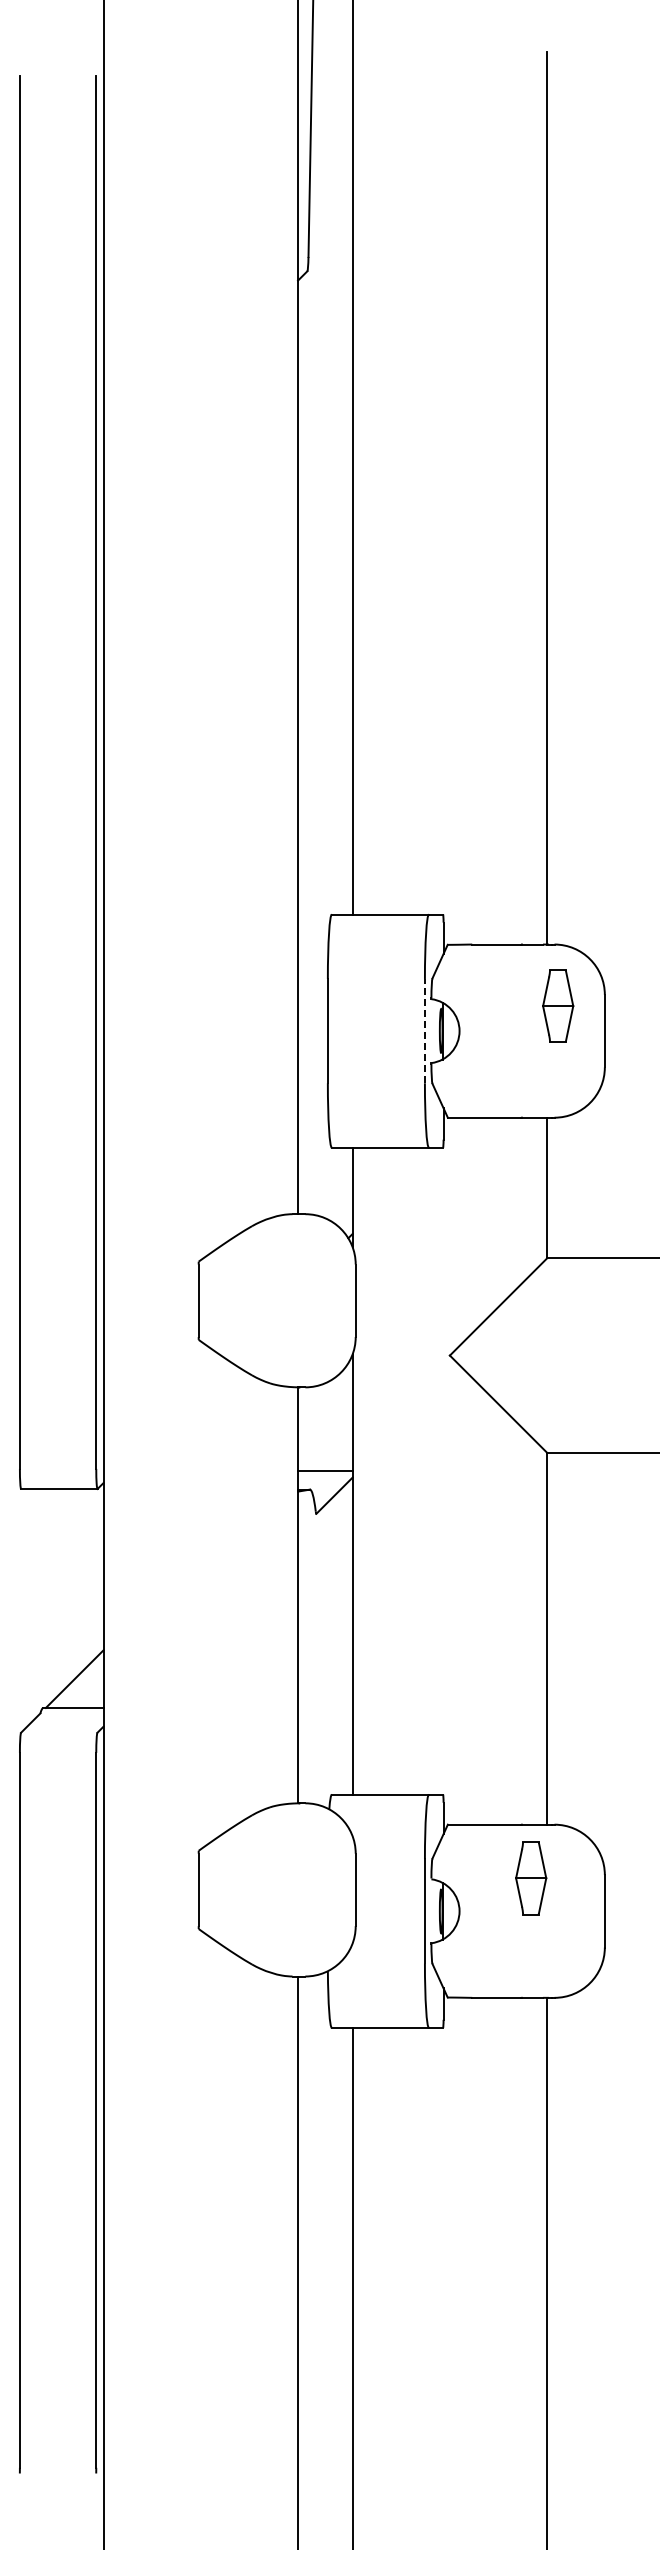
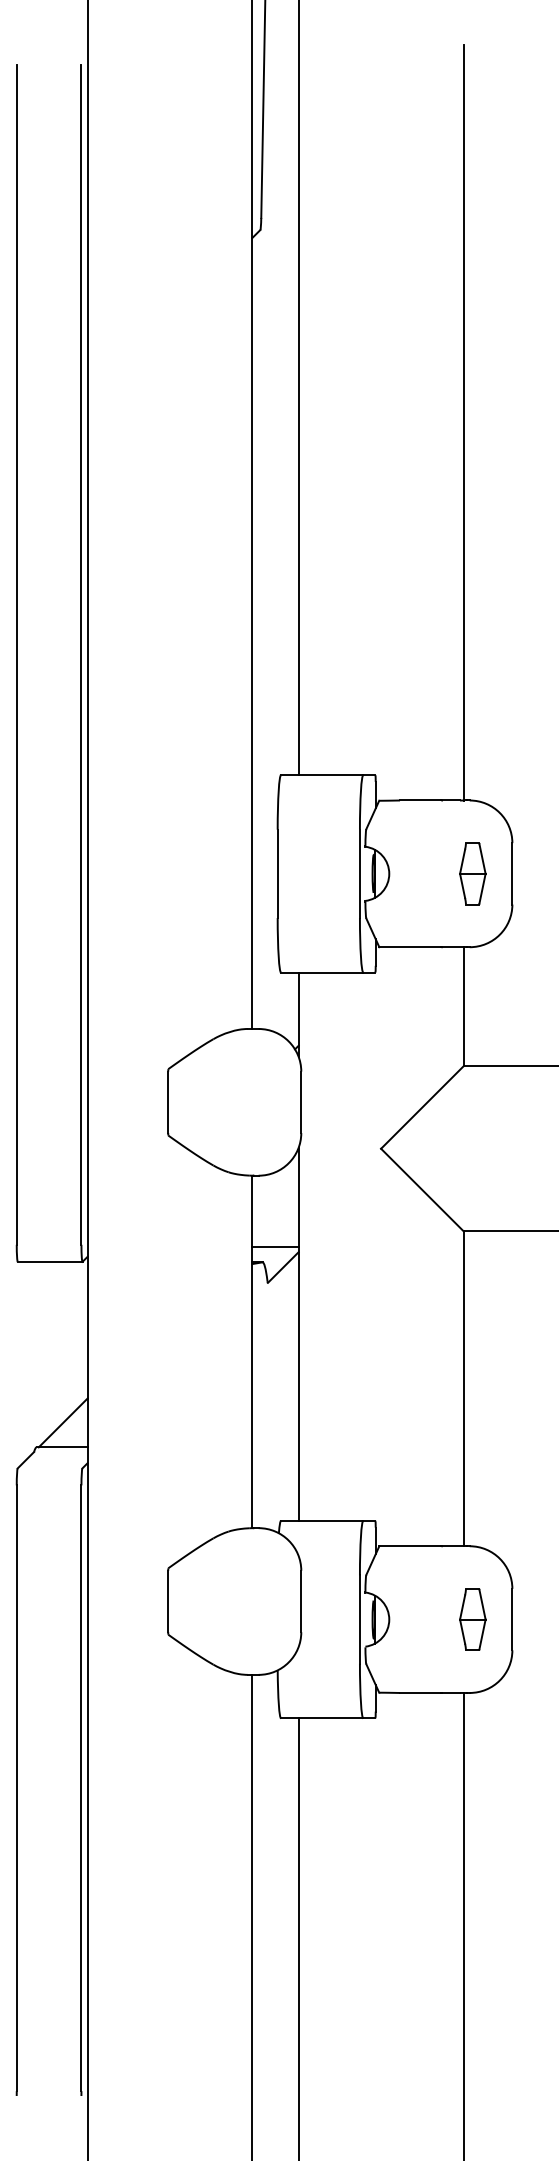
part: (558, 1005) -> (473, 873), moved
line: (424, 1030) -> (359, 873), dashed -> solid
part: (531, 1878) -> (473, 1619), moved

